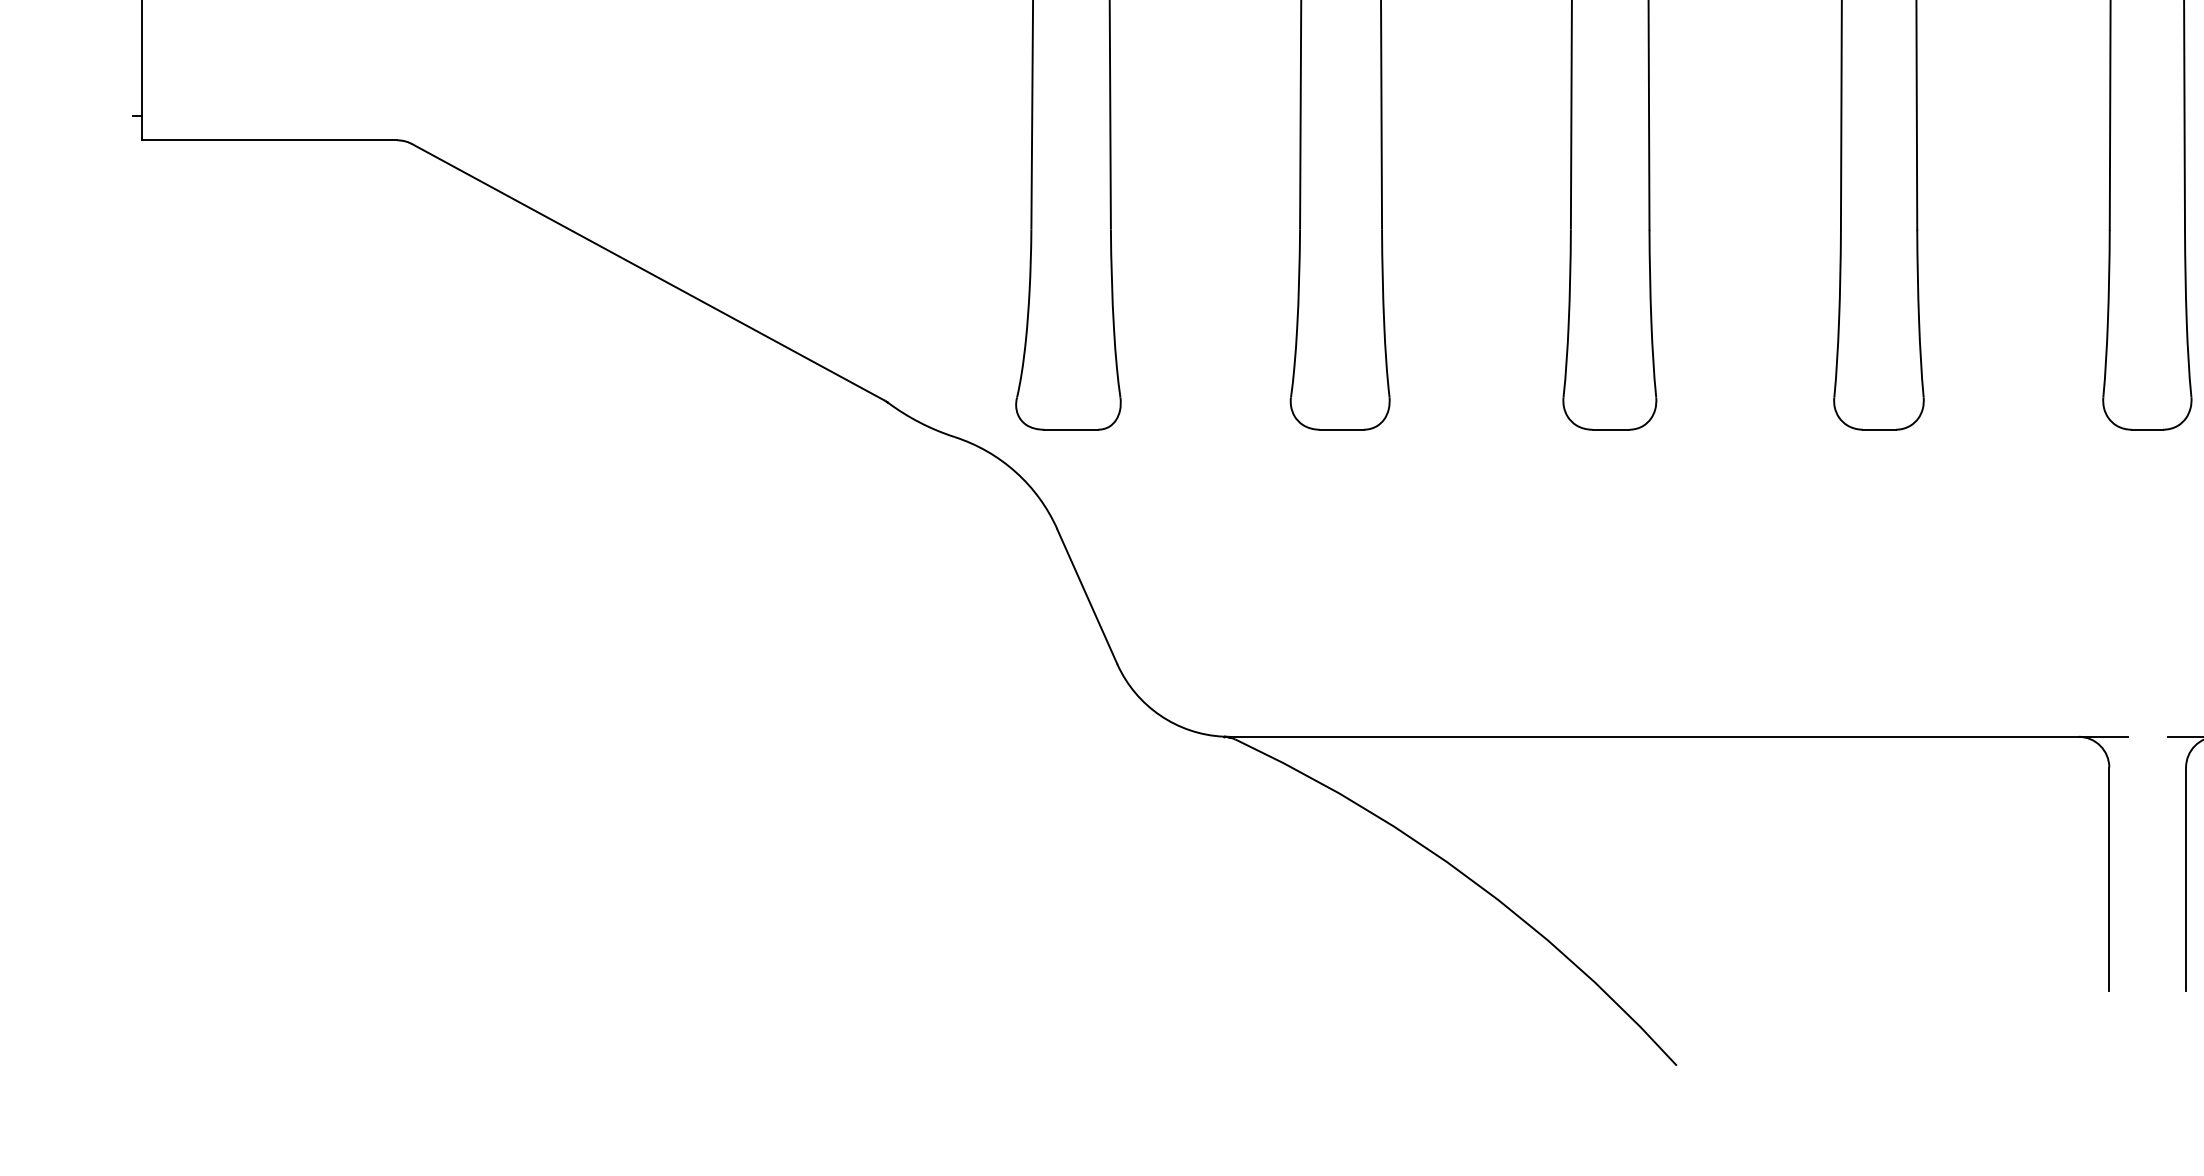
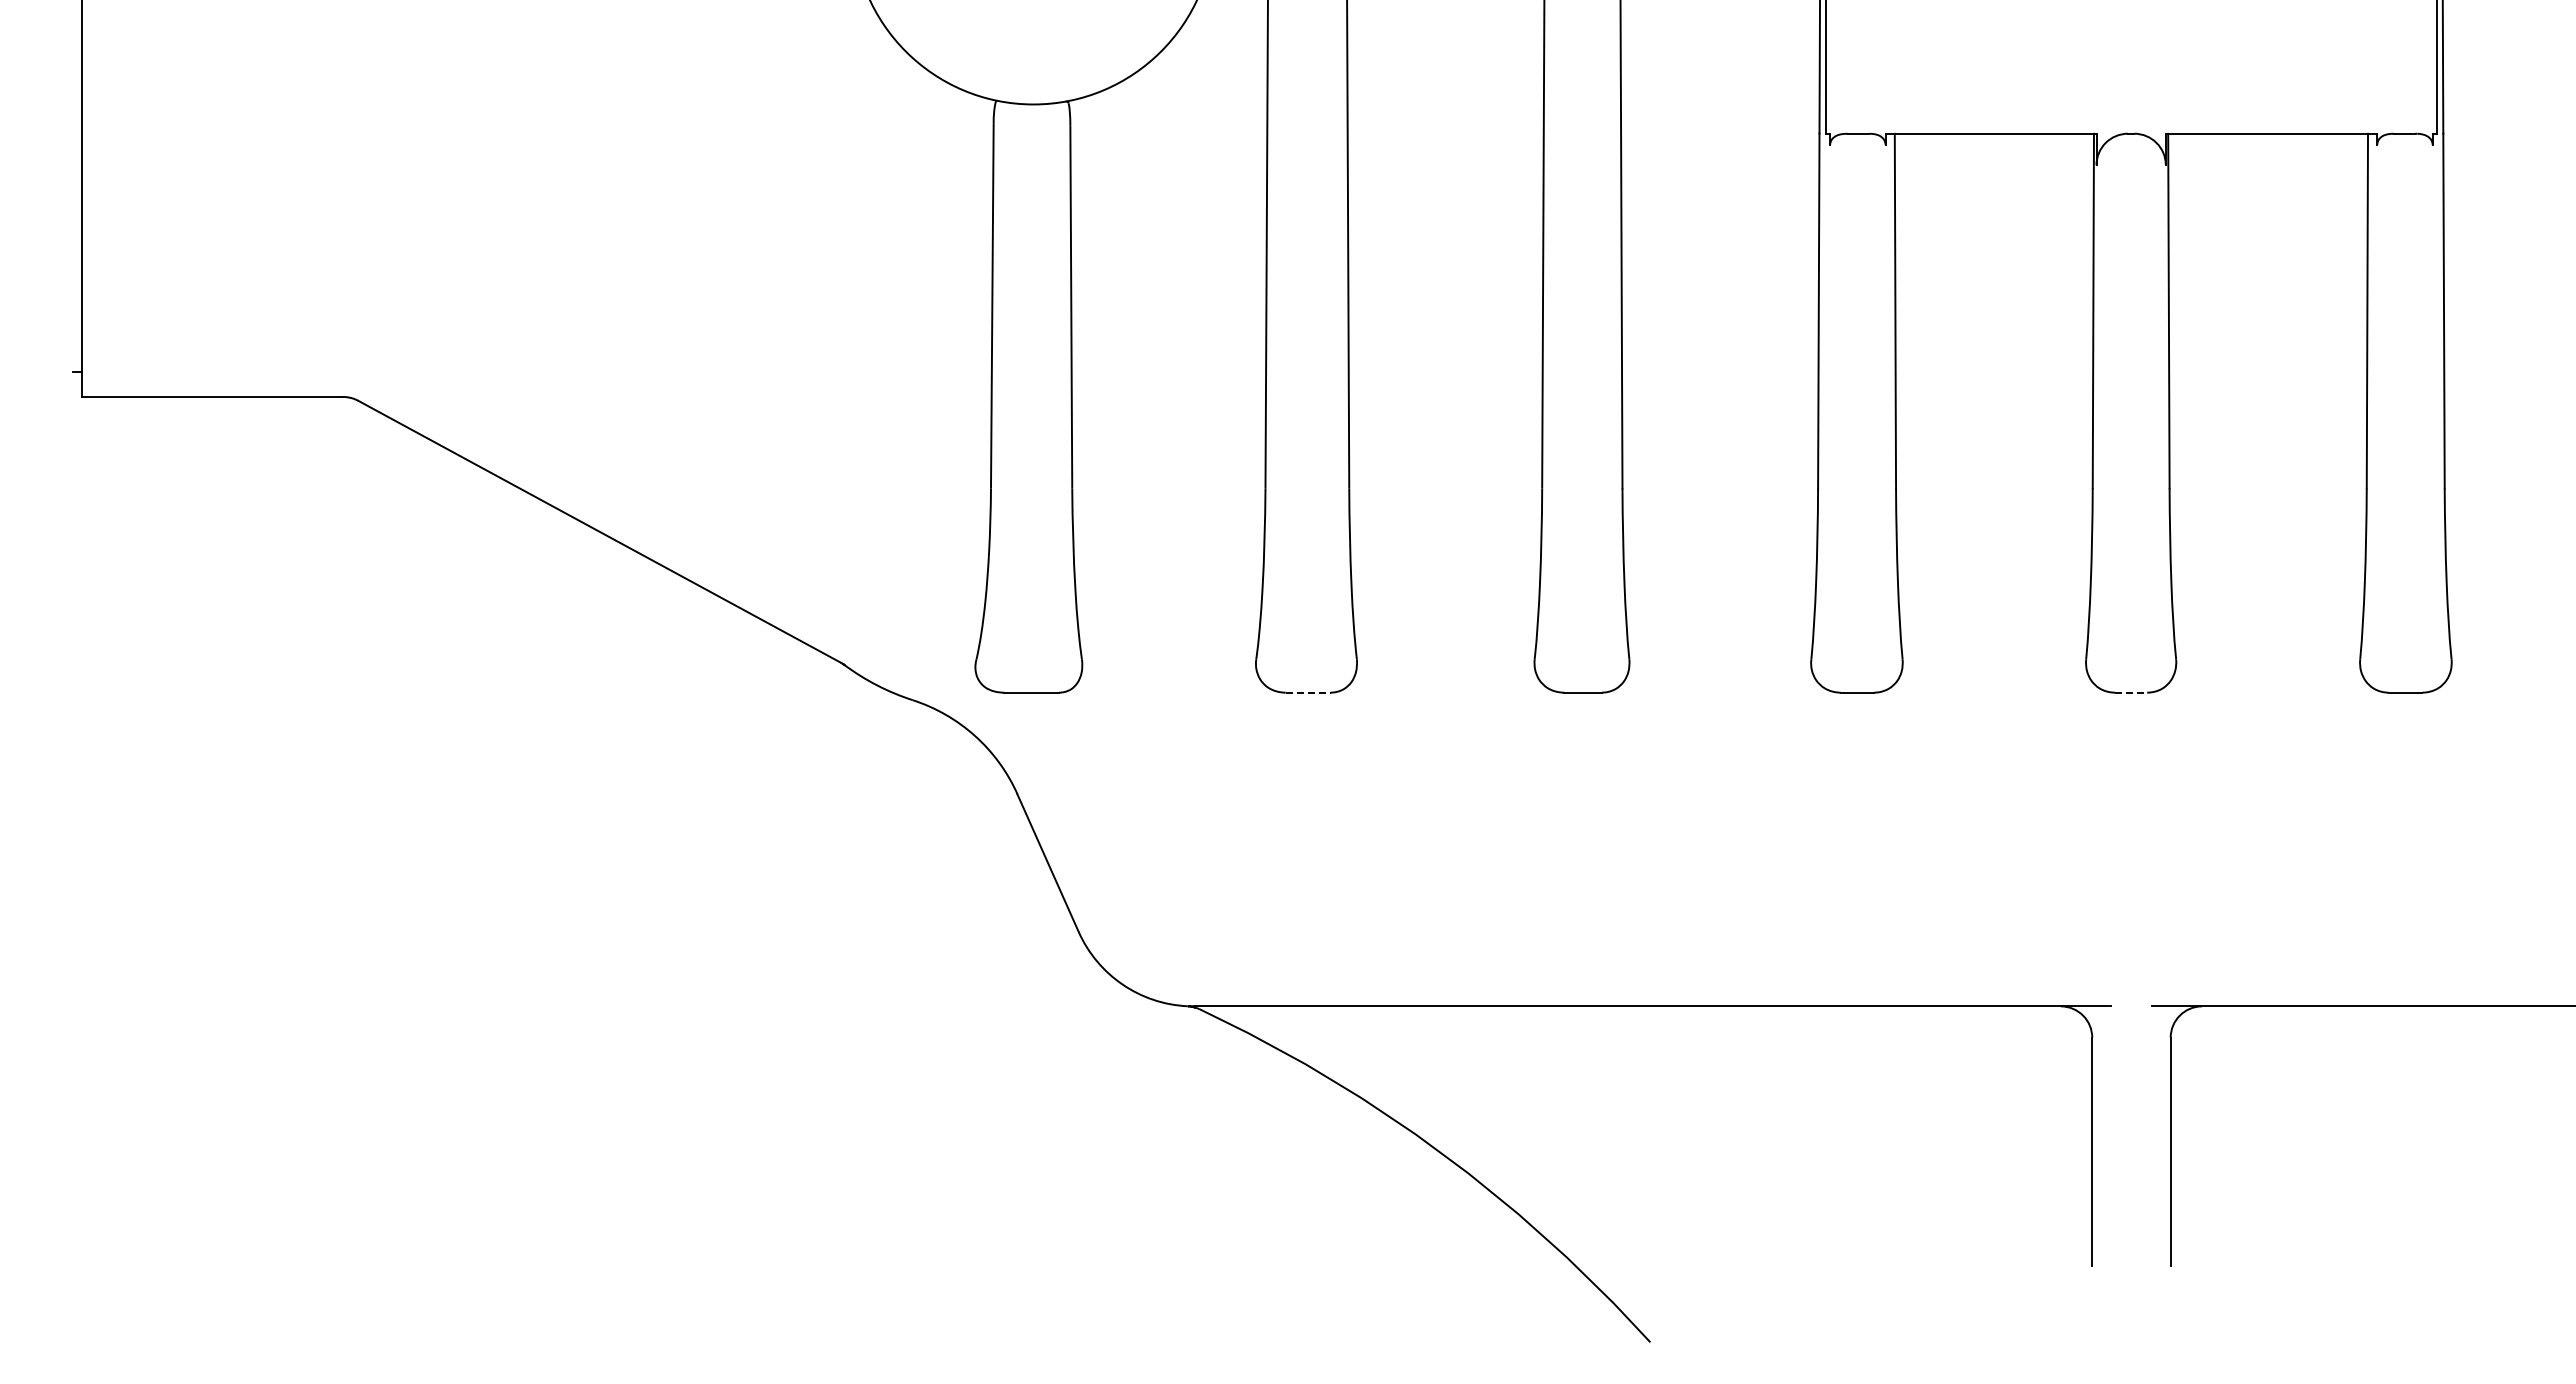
line: (1342, 429) -> (1308, 692), solid -> dashed
line: (2147, 429) -> (2131, 692), solid -> dashed

